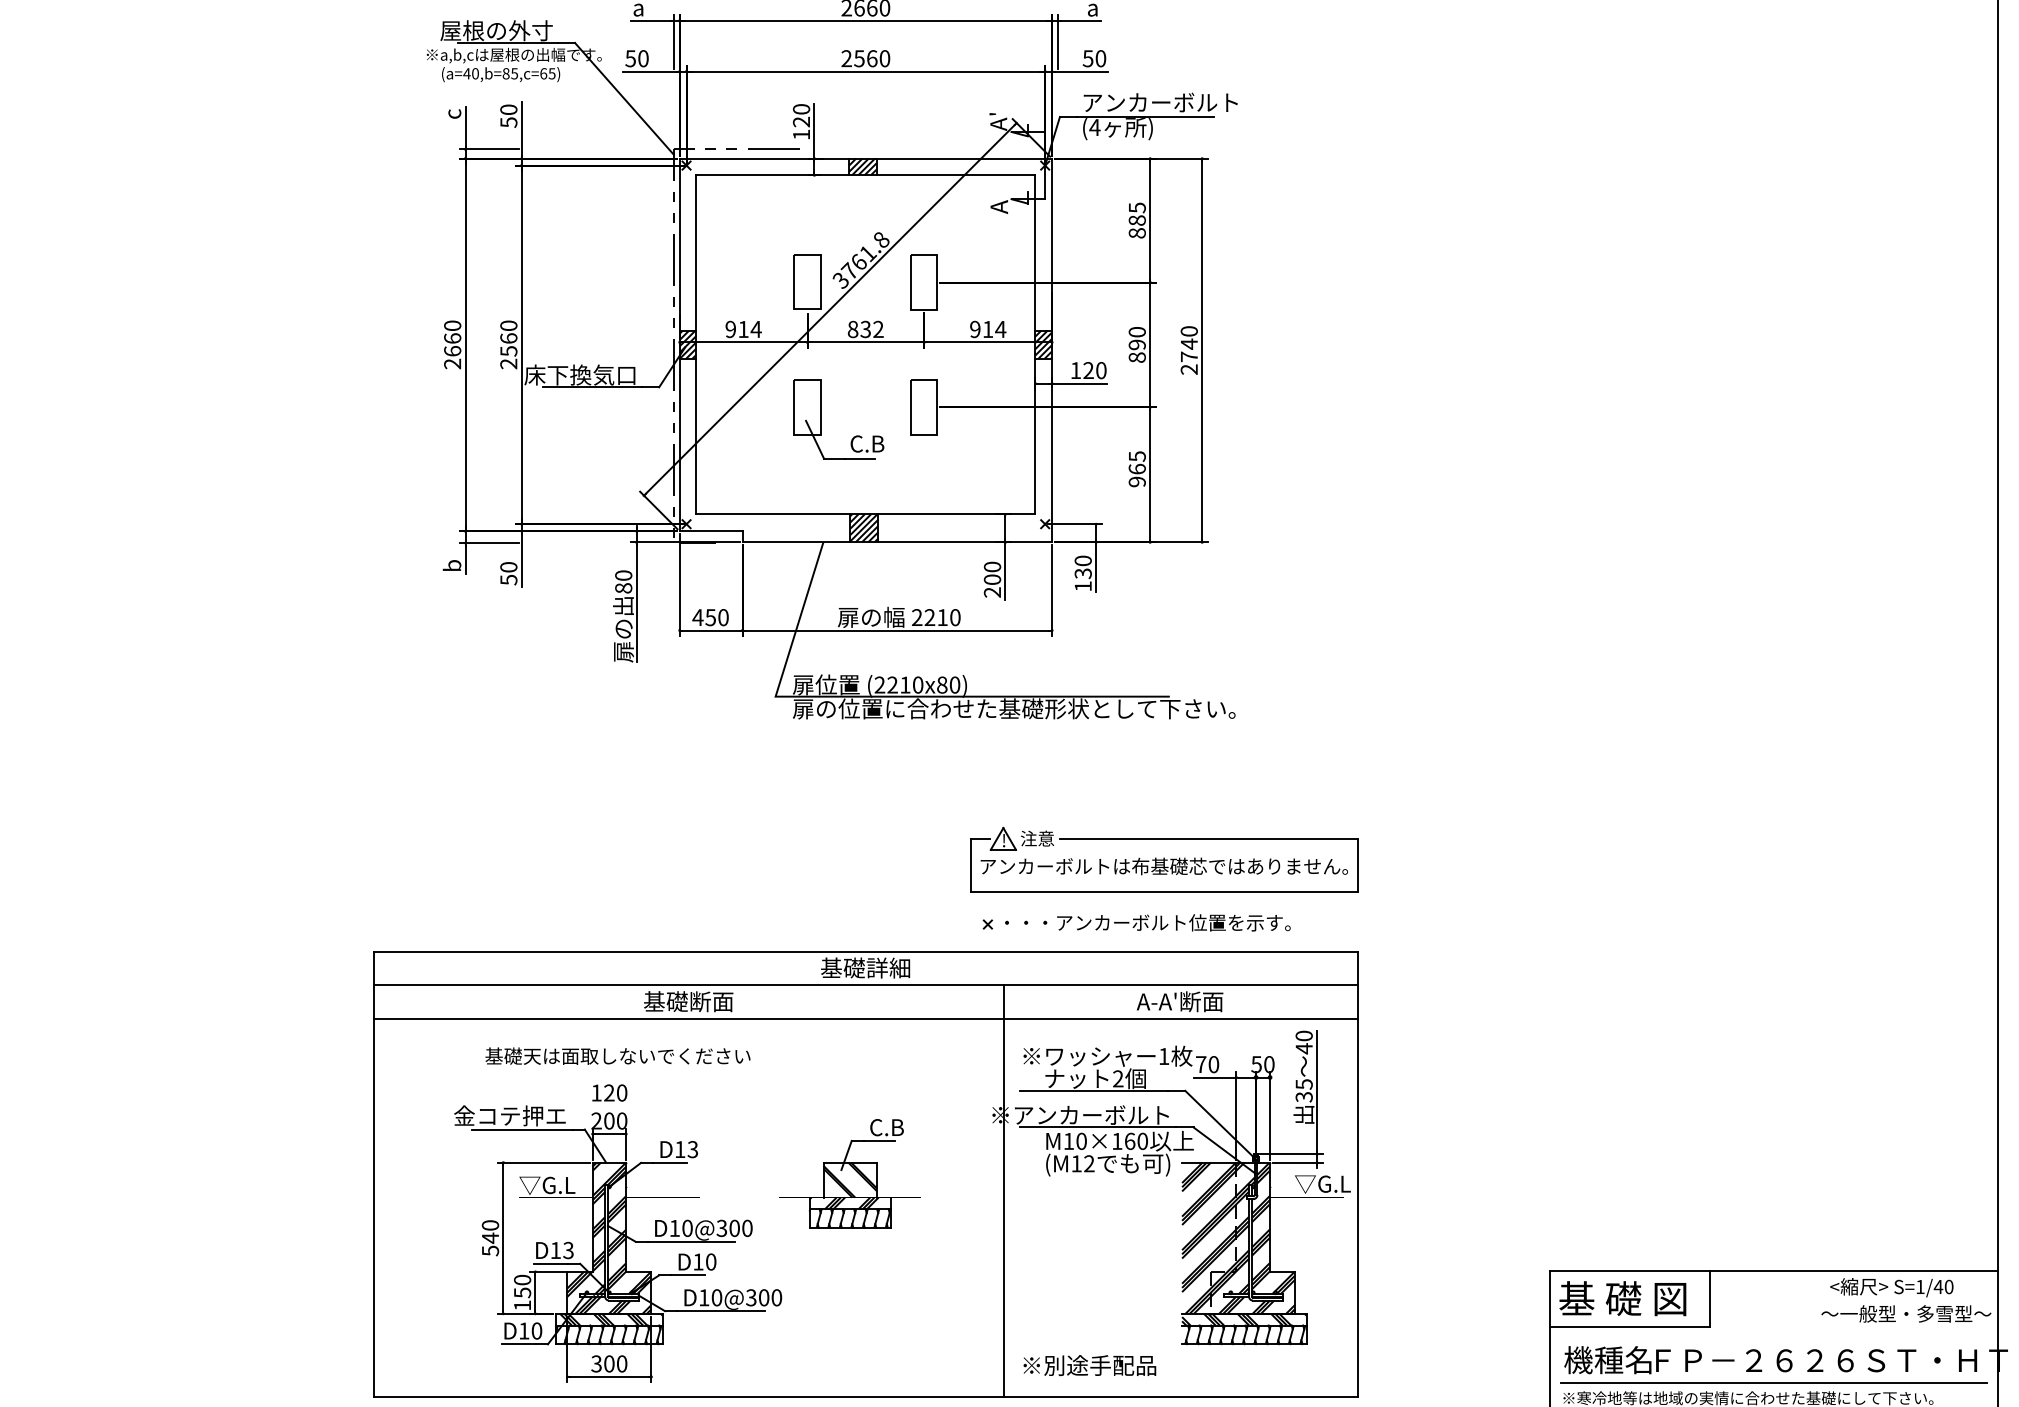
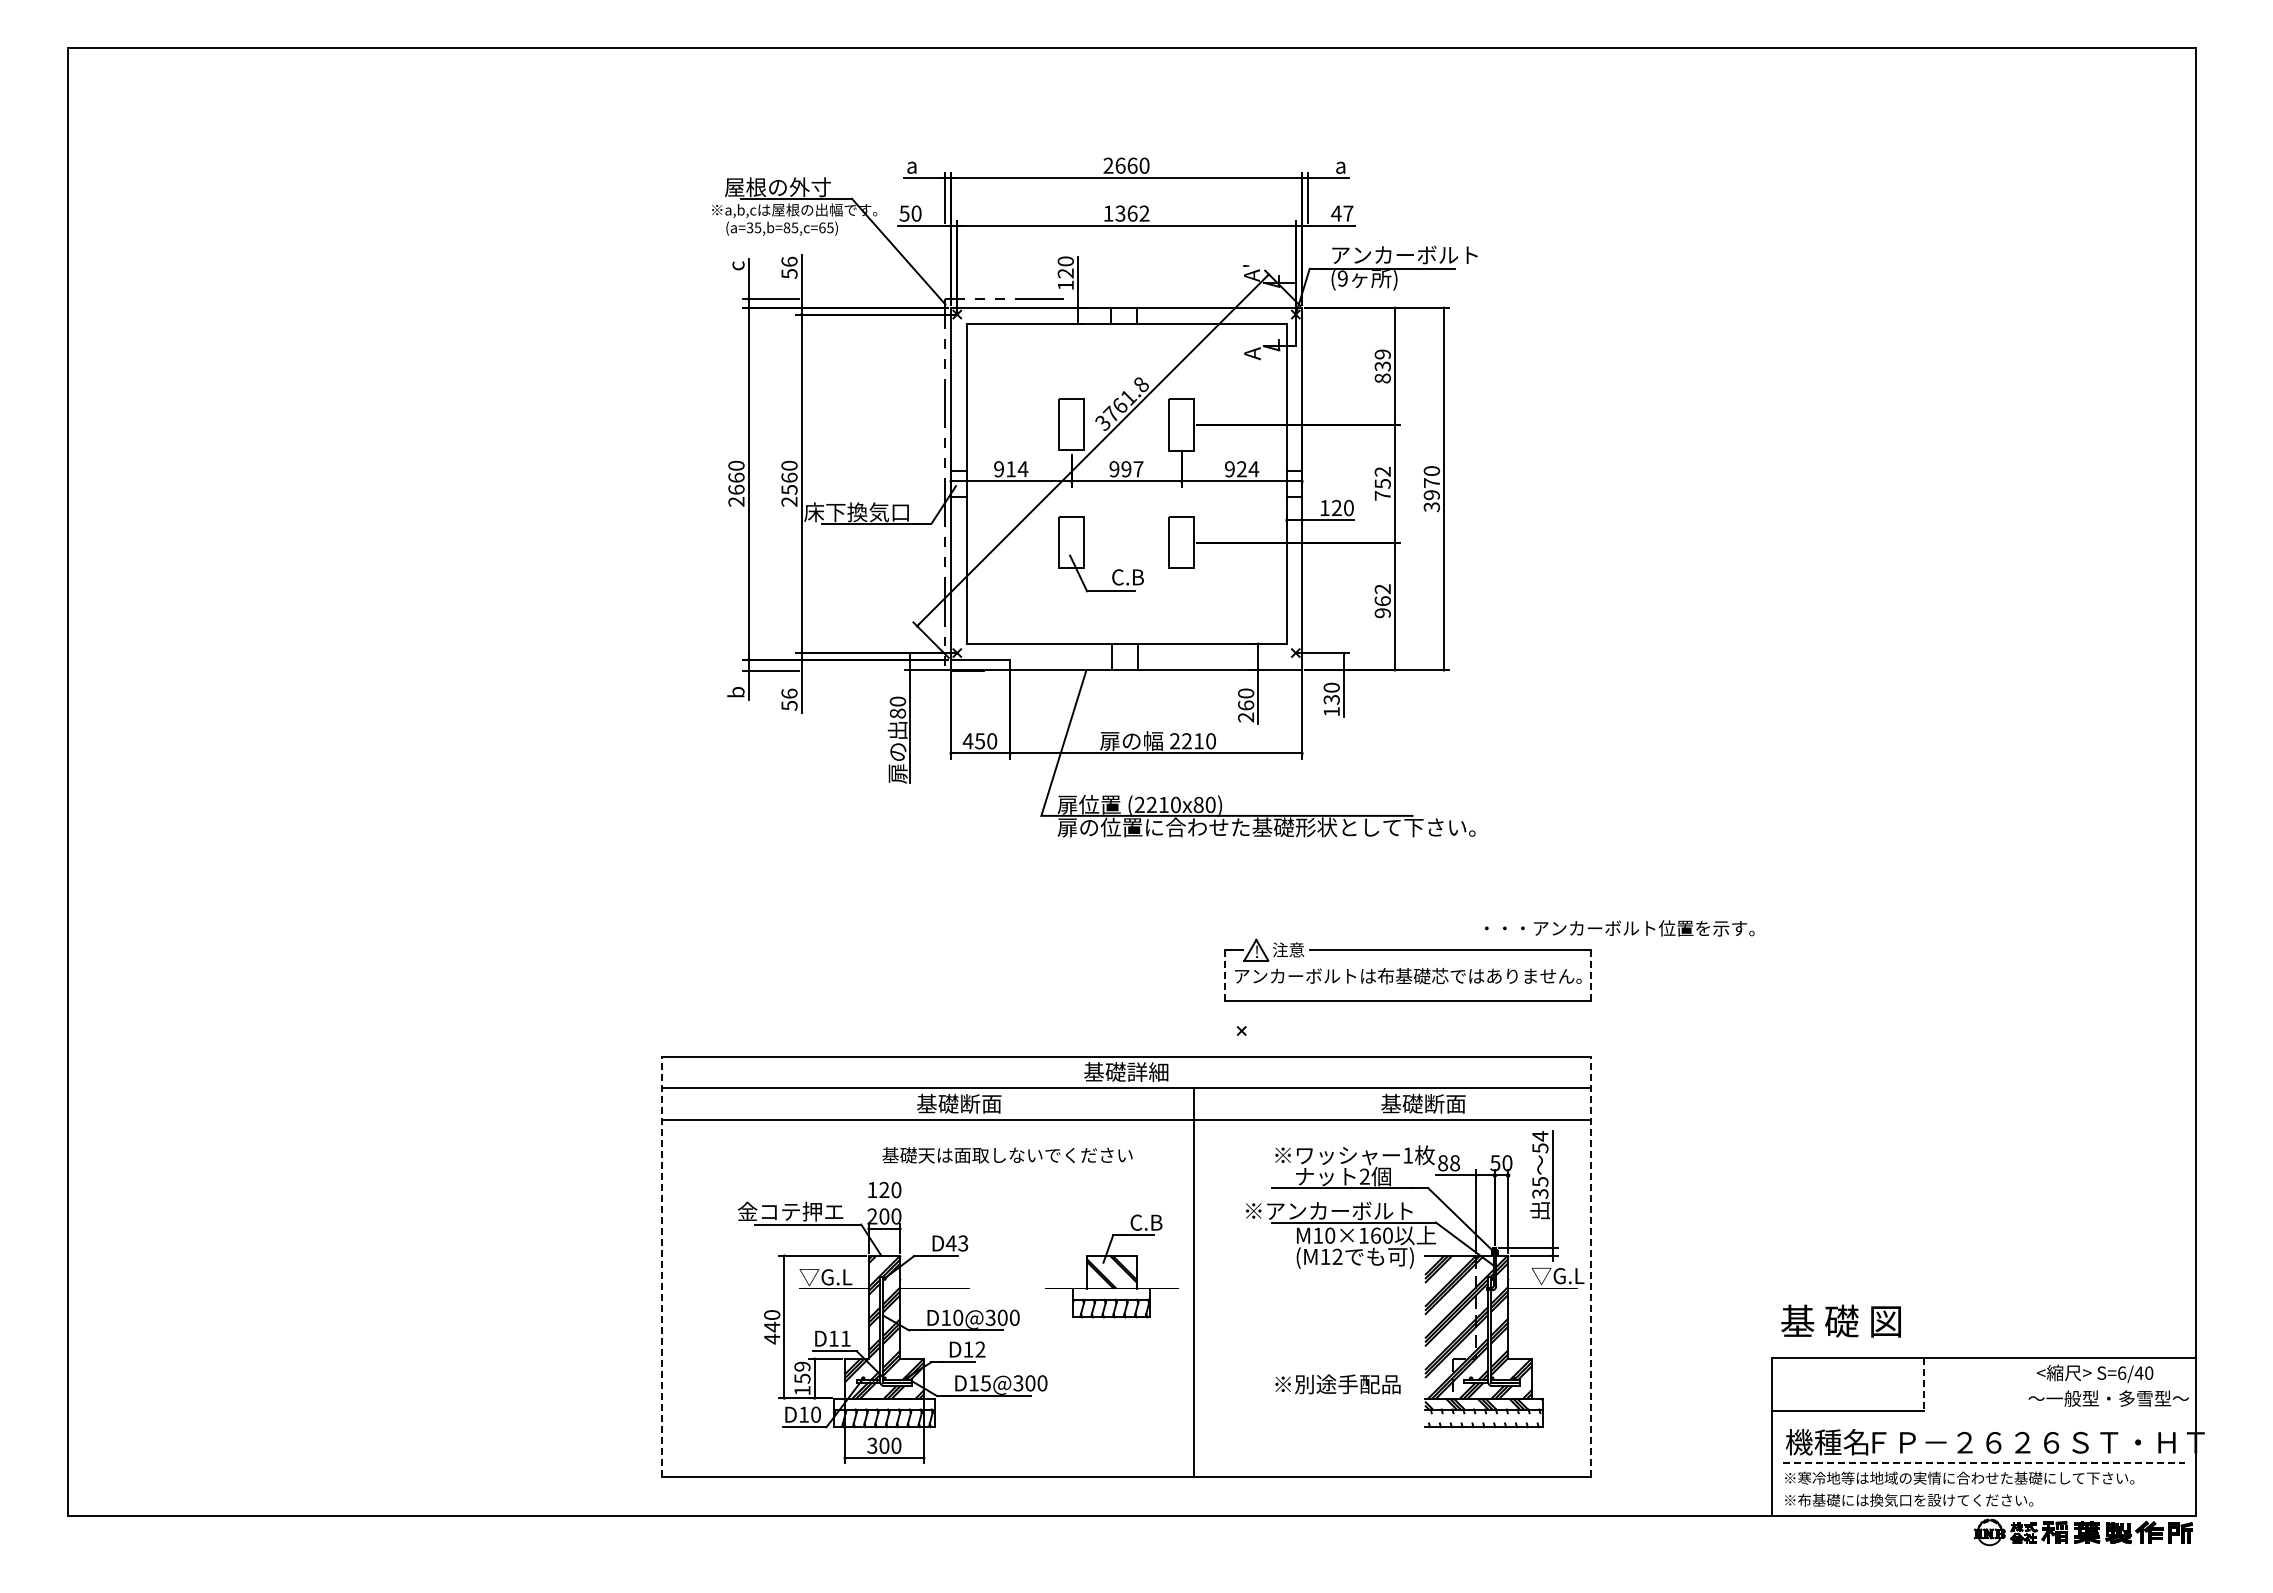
text: (865, 58) -> (1126, 213), 2560 -> 1362
text: (1094, 58) -> (1342, 213), 50 -> 47
text: (470, 73) -> (753, 227), (a=40,b=85,c=65) -> (a=35,b=85,c=65)
text: (508, 109) -> (789, 261), 50 -> 56
text: (1094, 127) -> (1342, 278), (4 -> (9
hatch: (862, 166) -> (1123, 315), removed
text: (1136, 214) -> (1382, 360), 885 -> 839
text: (865, 329) -> (1126, 469), 832 -> 997
text: (987, 329) -> (1241, 469), 914 -> 924
hatch: (687, 344) -> (958, 483), removed
hatch: (1043, 344) -> (1294, 483), removed
text: (1136, 344) -> (1382, 483), 890 -> 752
text: (1188, 356) -> (1431, 494), 2740 -> 3970
text: (1136, 456) -> (1382, 589), 965 -> 962
hatch: (864, 527) -> (1125, 656), removed
text: (508, 567) -> (789, 693), 50 -> 56
text: (992, 579) -> (1246, 705), 200 -> 260
line: (970, 864) -> (1225, 974), solid -> dashed
line: (1357, 865) -> (1590, 975), solid -> dashed
text: (1147, 922) -> (1619, 928), moved
text: (1180, 1001) -> (1423, 1103), A-A'断面 -> 基礎断面
text: (1304, 1041) -> (1540, 1141), 40 -> 54
text: (617, 1056) -> (1007, 1155), moved
text: (1207, 1064) -> (1449, 1163), 70 -> 88
text: (679, 1149) -> (950, 1243), D13 -> D43
line: (374, 1173) -> (662, 1266), solid -> dashed
line: (1357, 1173) -> (1590, 1266), solid -> dashed
line: (1003, 1190) -> (1193, 1282), moved
hatch: (843, 1202) -> (1105, 1293), removed
text: (490, 1250) -> (772, 1338), 540 -> 440
text: (568, 1250) -> (845, 1338), D13 -> D11
text: (711, 1261) -> (980, 1349), D10 -> D12
text: (522, 1279) -> (802, 1366), 150 -> 159
text: (1920, 1286) -> (2122, 1372), S=1/40 -> S=6/40
text: (716, 1297) -> (985, 1383), D10@300 -> D15@300
text: (1622, 1297) -> (1840, 1320), moved
line: (1710, 1298) -> (1923, 1384), solid -> dashed
hatch: (610, 1319) -> (885, 1403), removed
hatch: (1245, 1335) -> (1484, 1418), removed
text: (1089, 1365) -> (1337, 1384), moved
line: (1773, 1382) -> (1983, 1463), solid -> dashed

